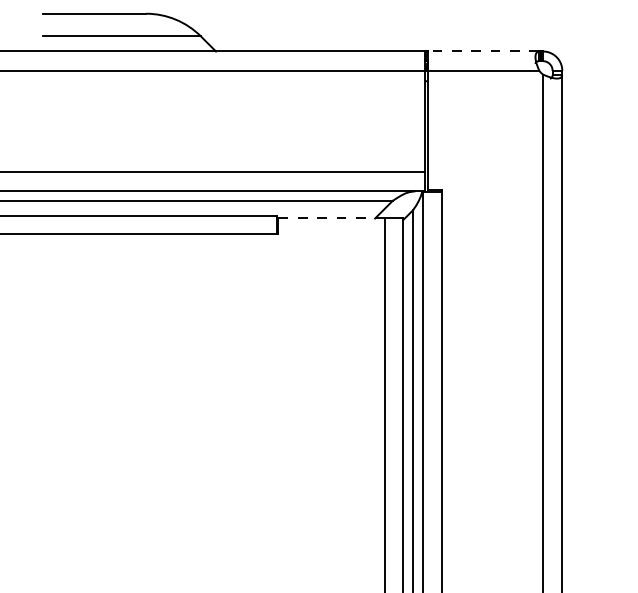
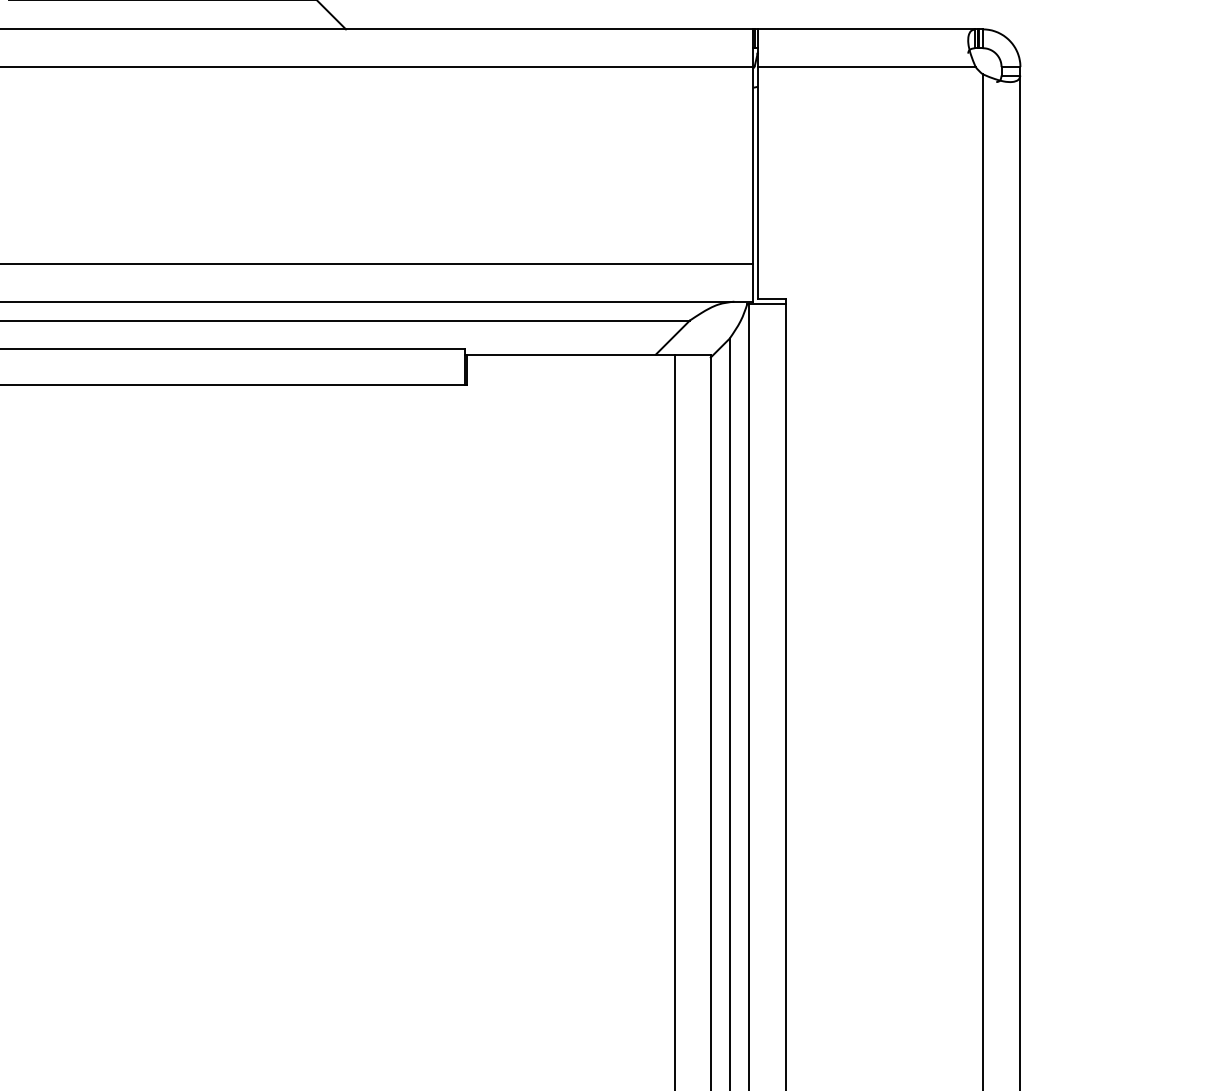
line: (483, 51) -> (866, 29), dashed -> solid
line: (330, 218) -> (568, 354), dashed -> solid

